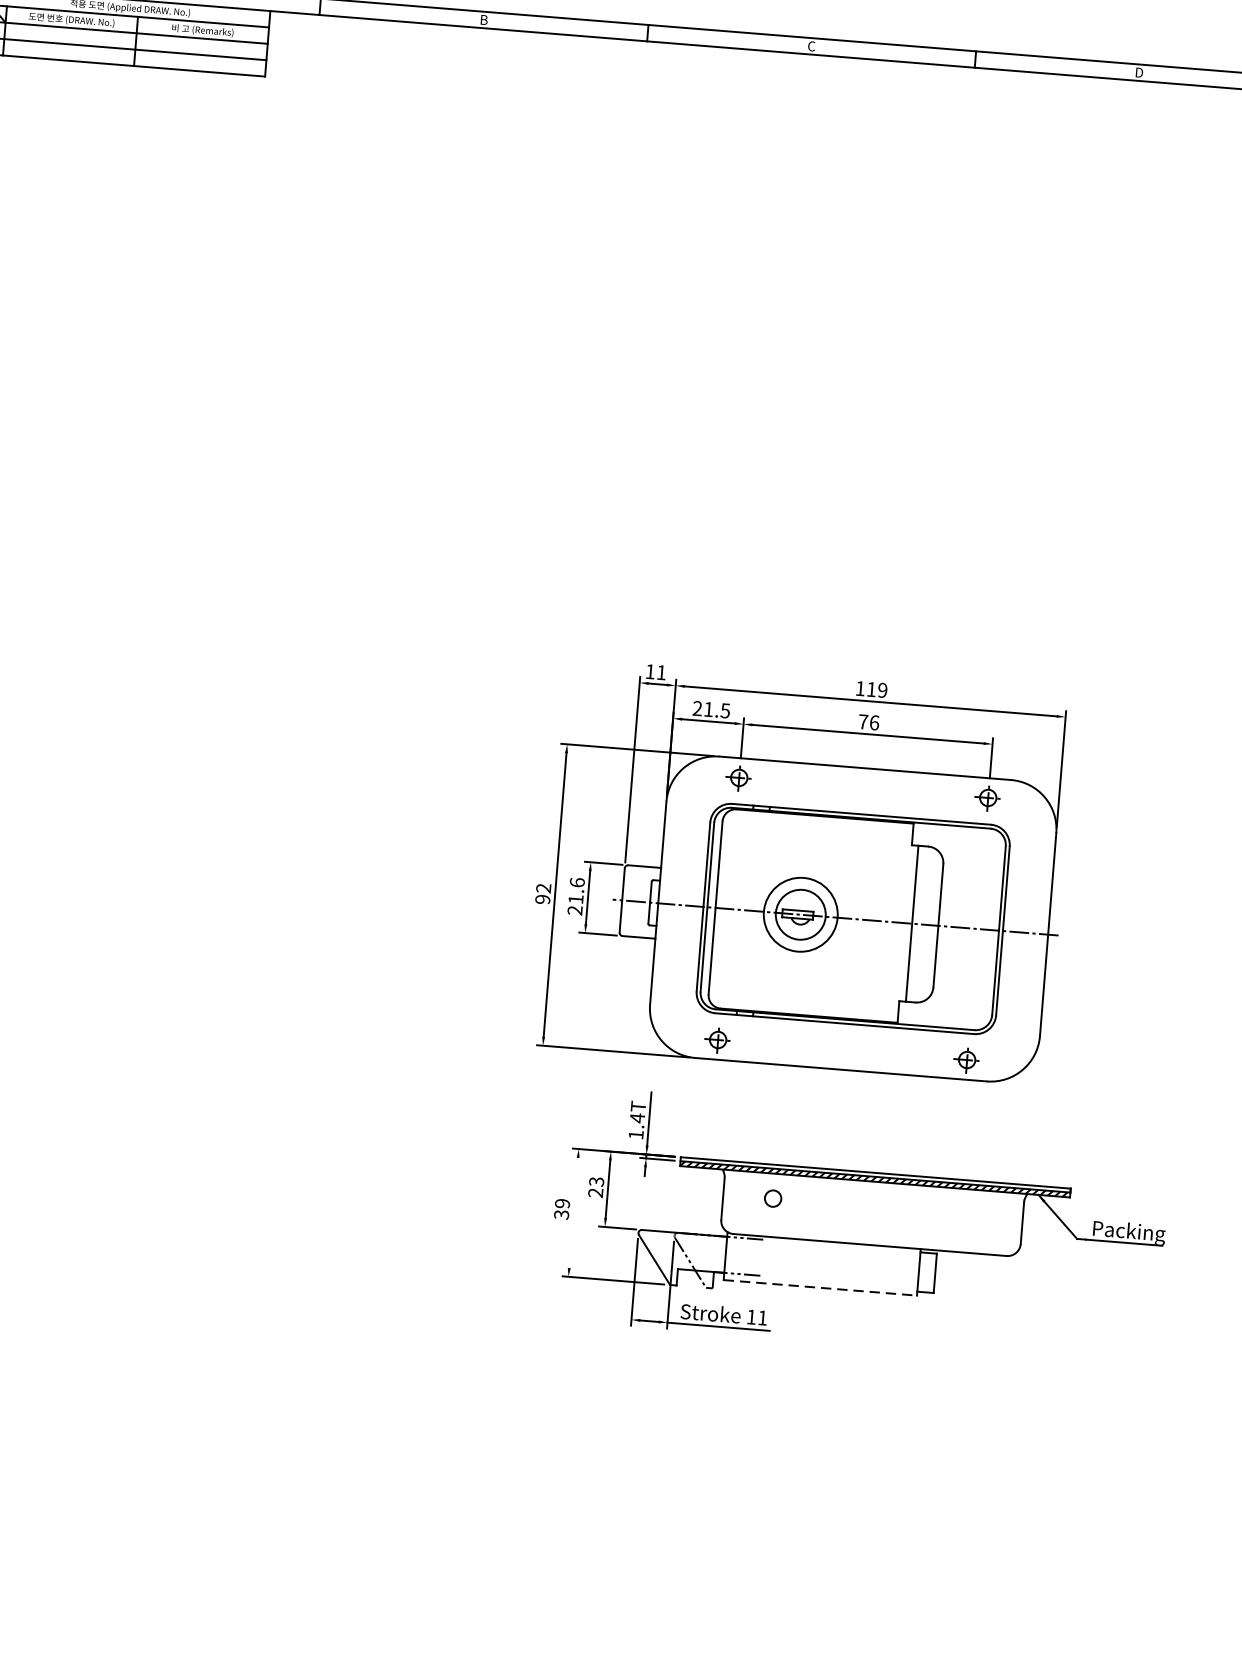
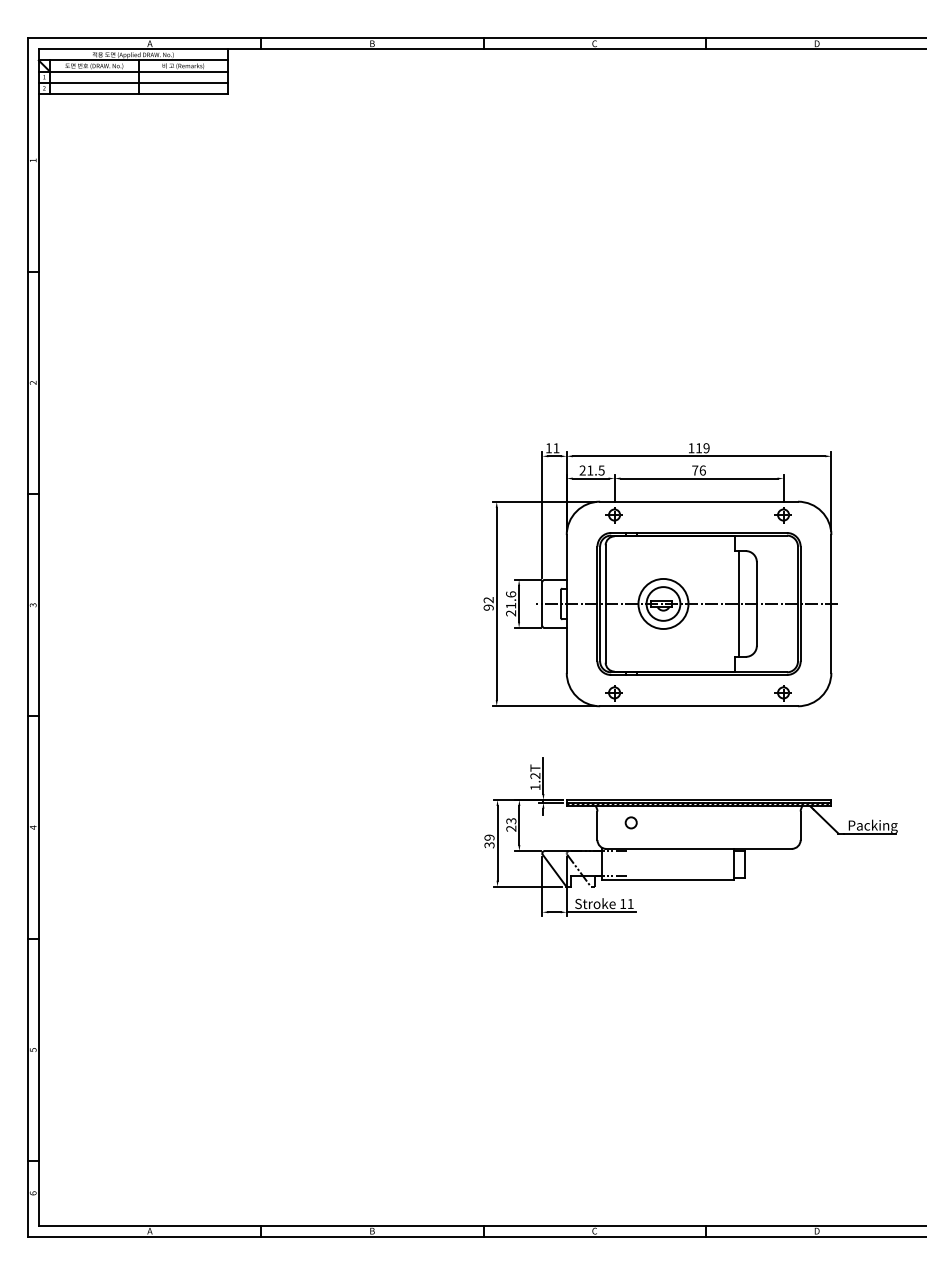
part: (799, 872) -> (660, 575), moved
text: (637, 1117) -> (535, 775), 1.4T -> 1.2T
line: (573, 1213) -> (497, 843), added
line: (819, 1287) -> (667, 880), dashed -> solid

